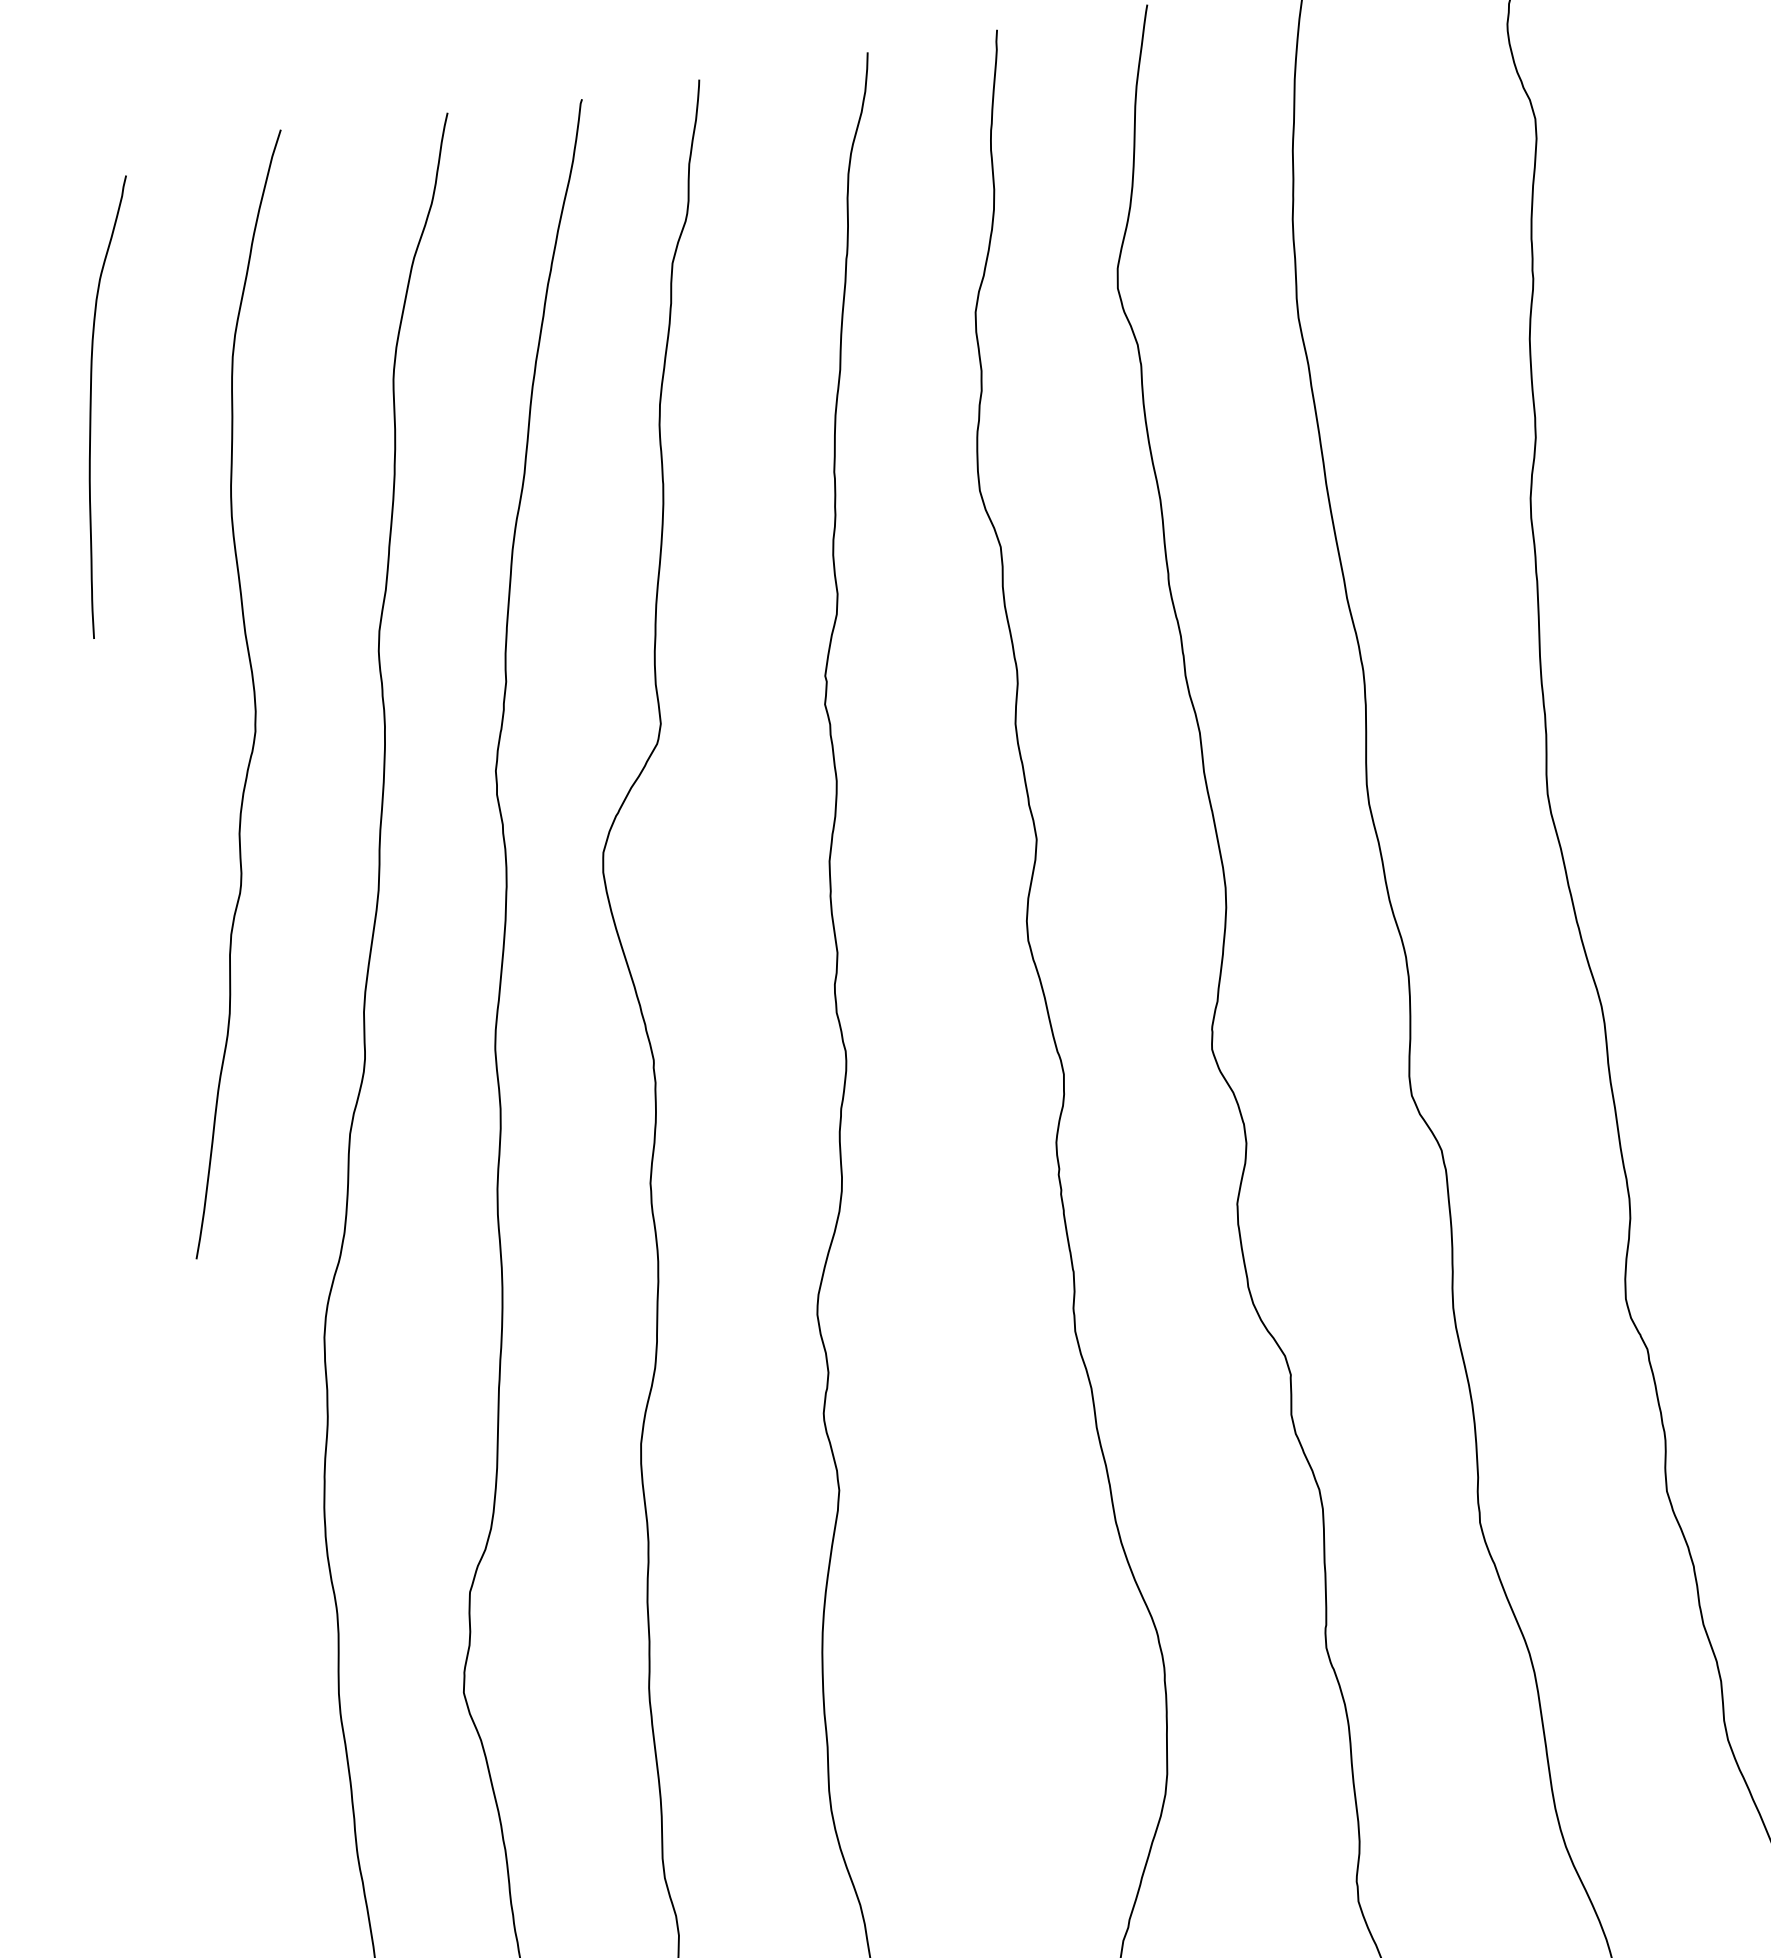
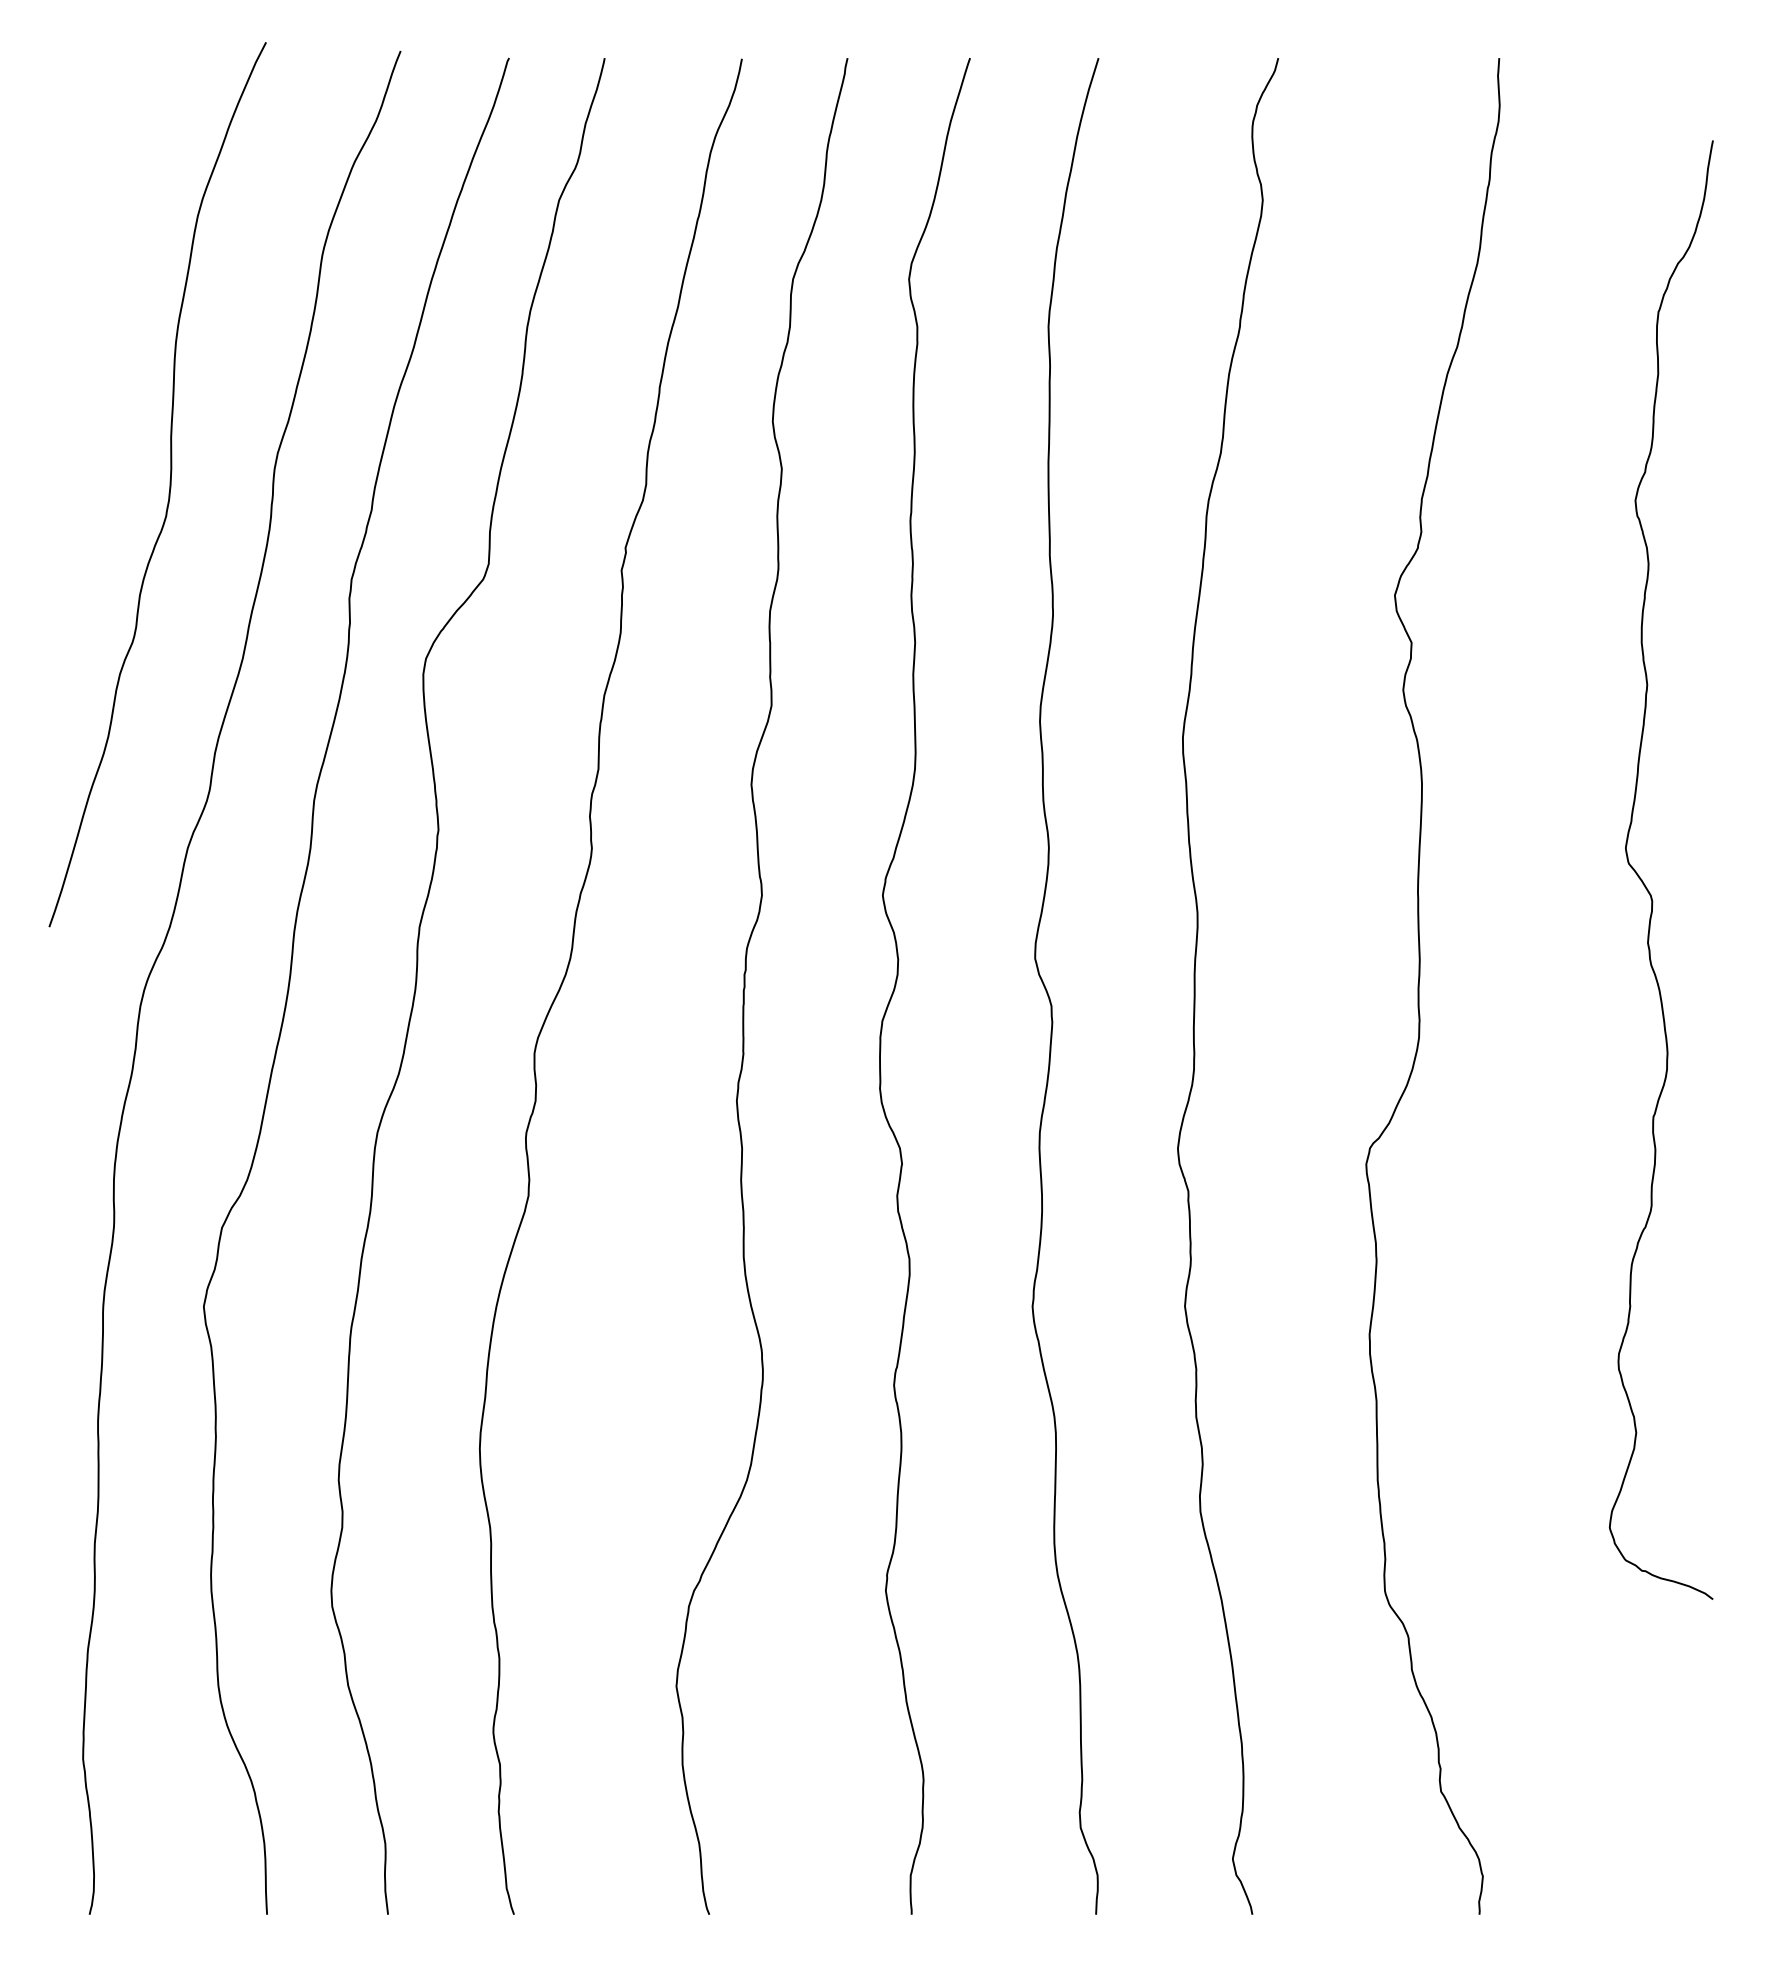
curve: (92, 408) -> (79, 238), removed

